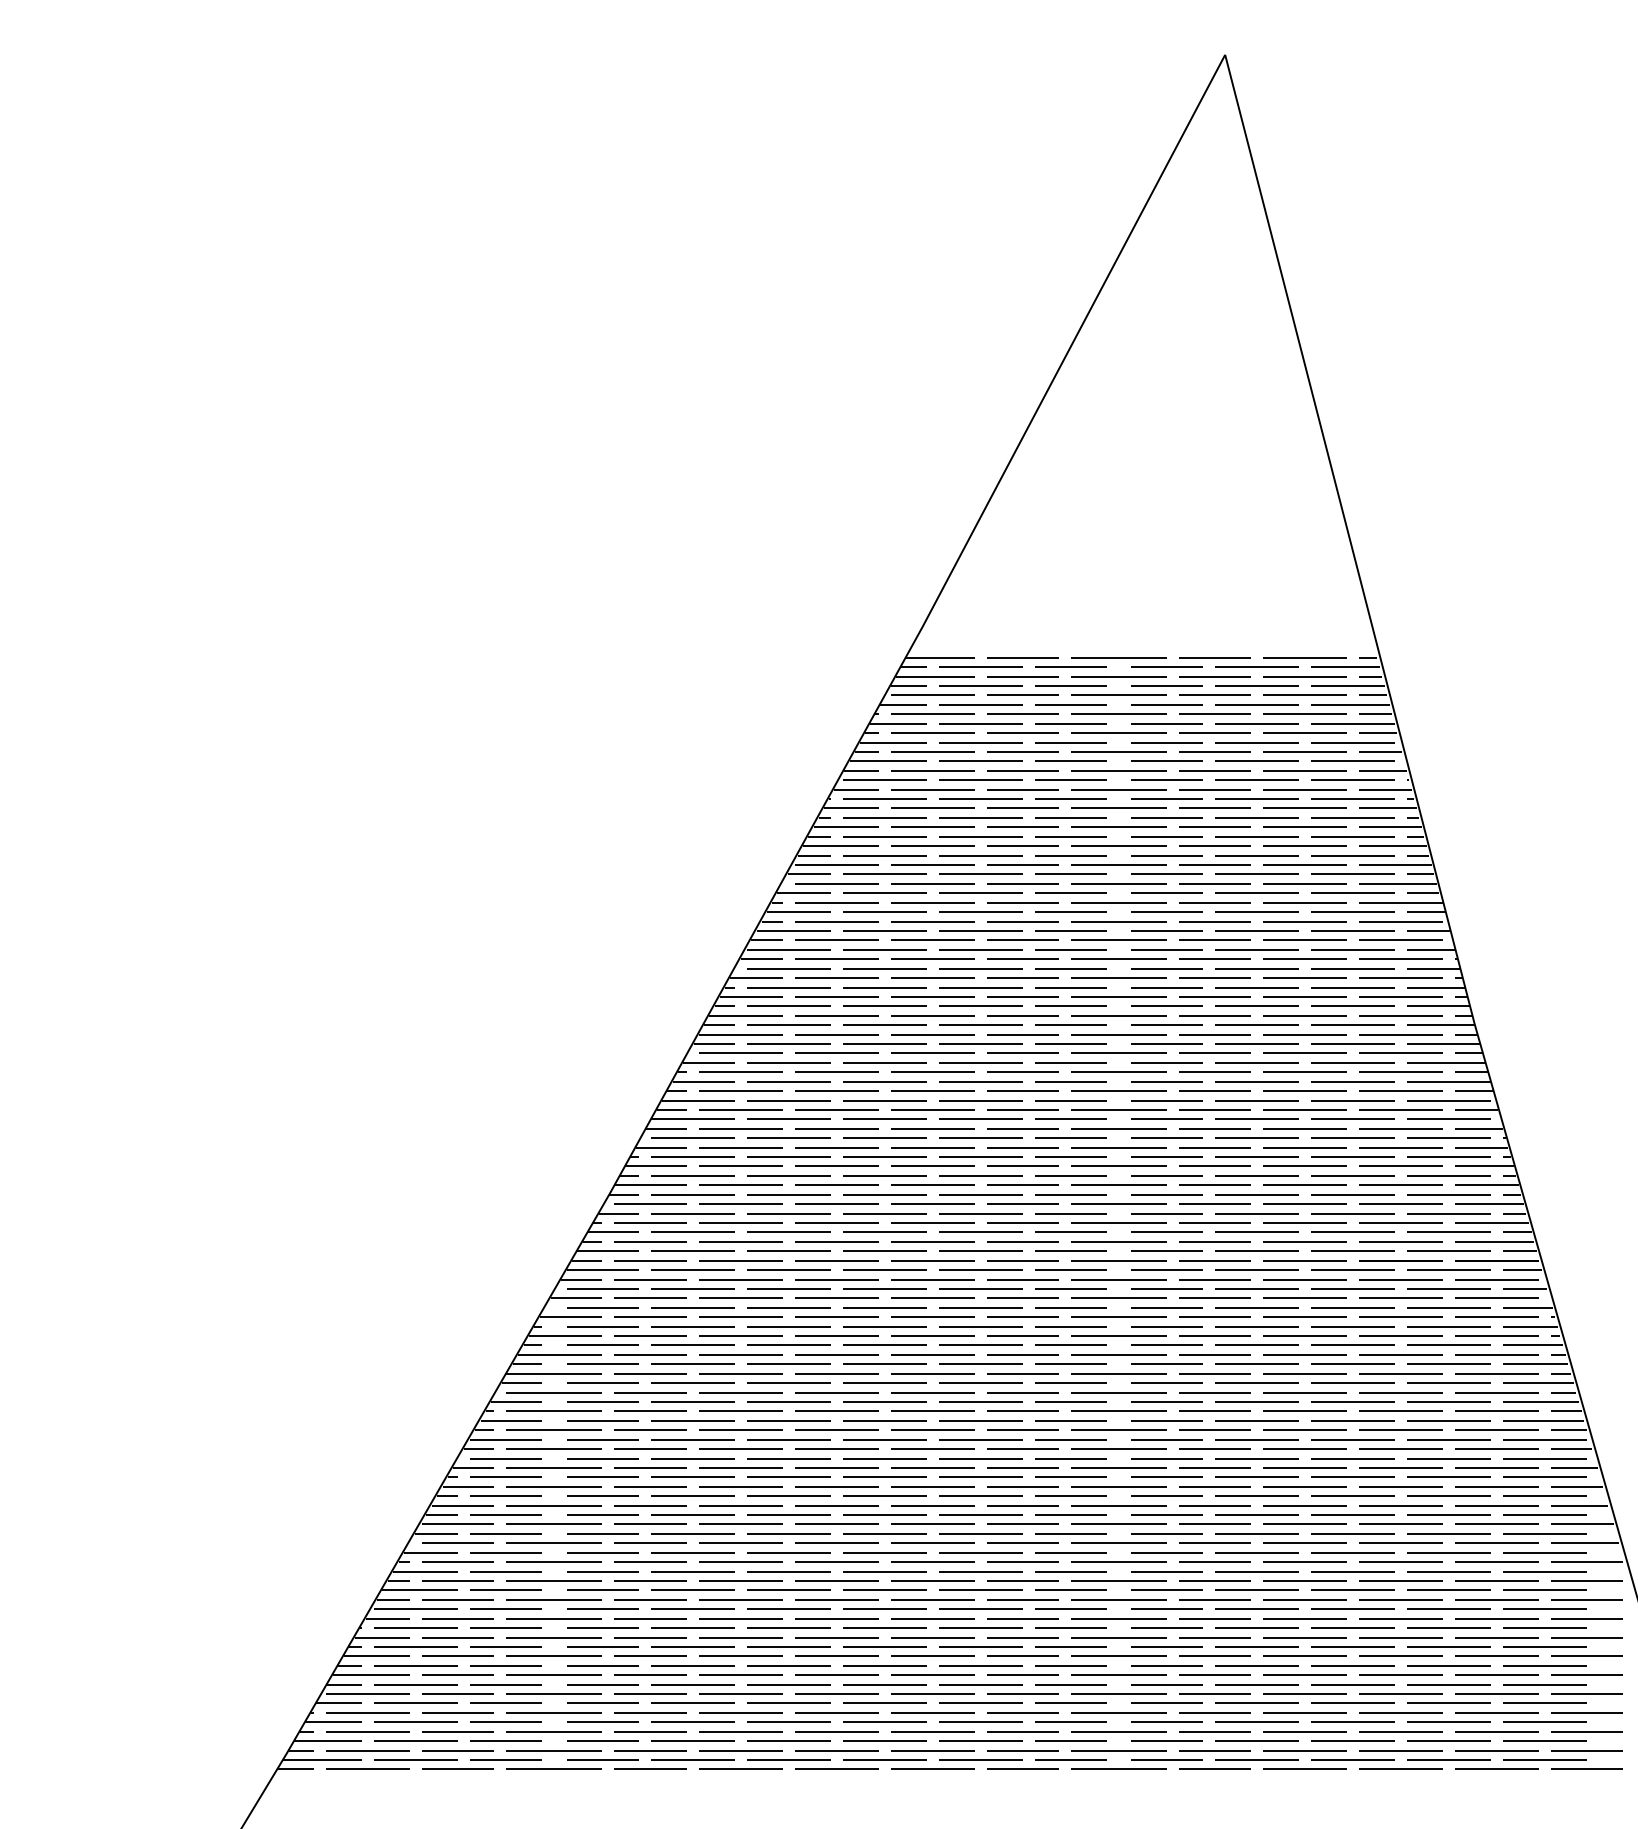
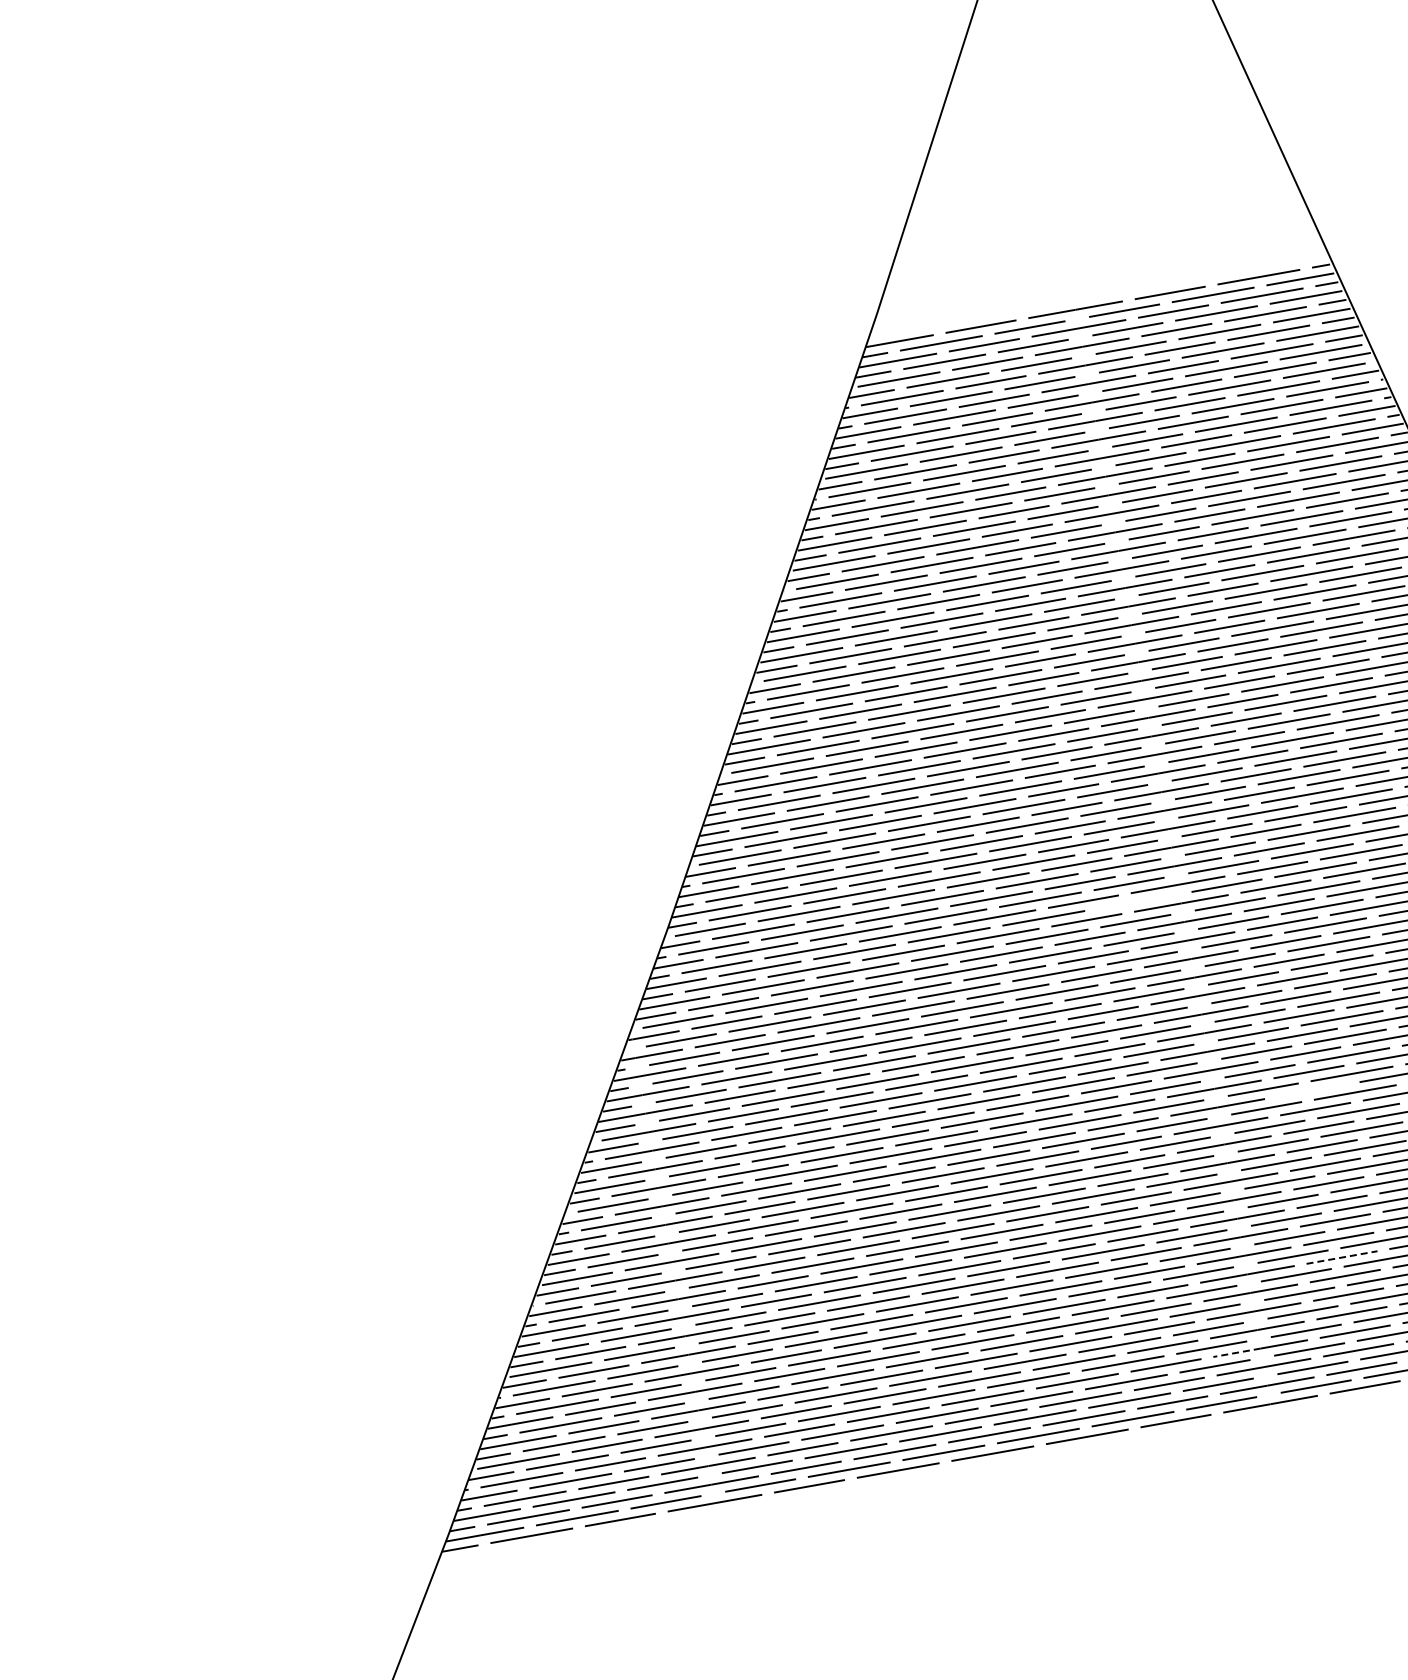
line: (1070, 1250) -> (1132, 901), removed
line: (1214, 1467) -> (1311, 1090), removed
line: (1215, 1637) -> (1342, 1257), solid -> dashed
line: (1094, 1712) -> (1236, 1352), solid -> dashed

